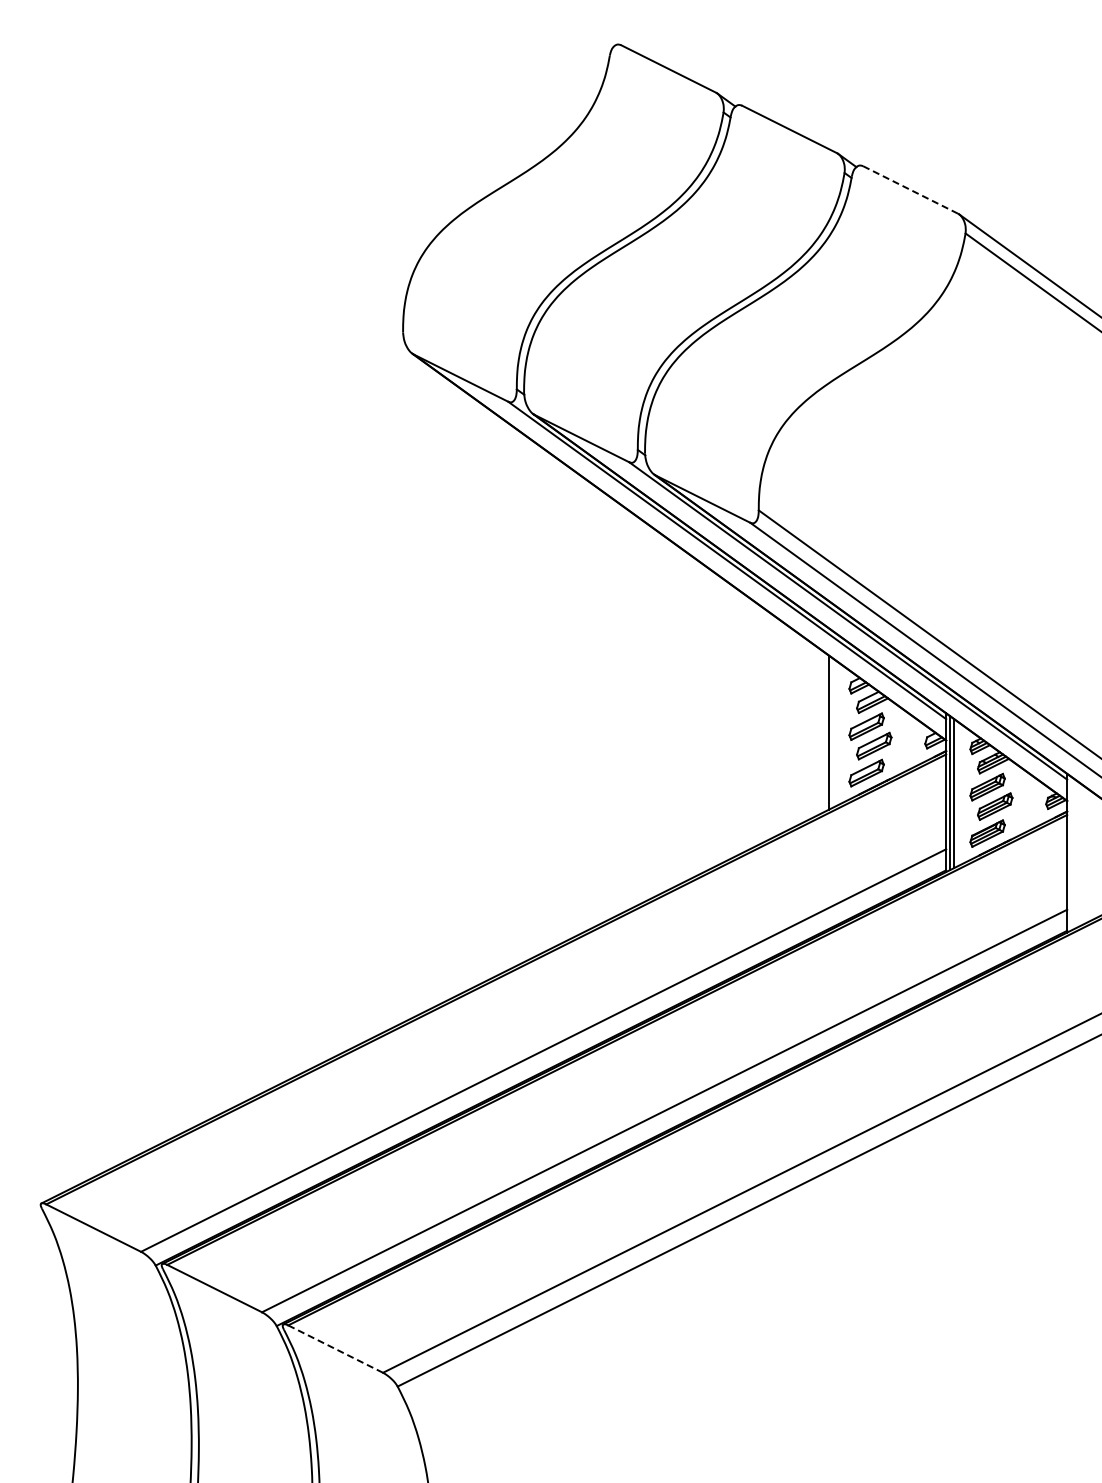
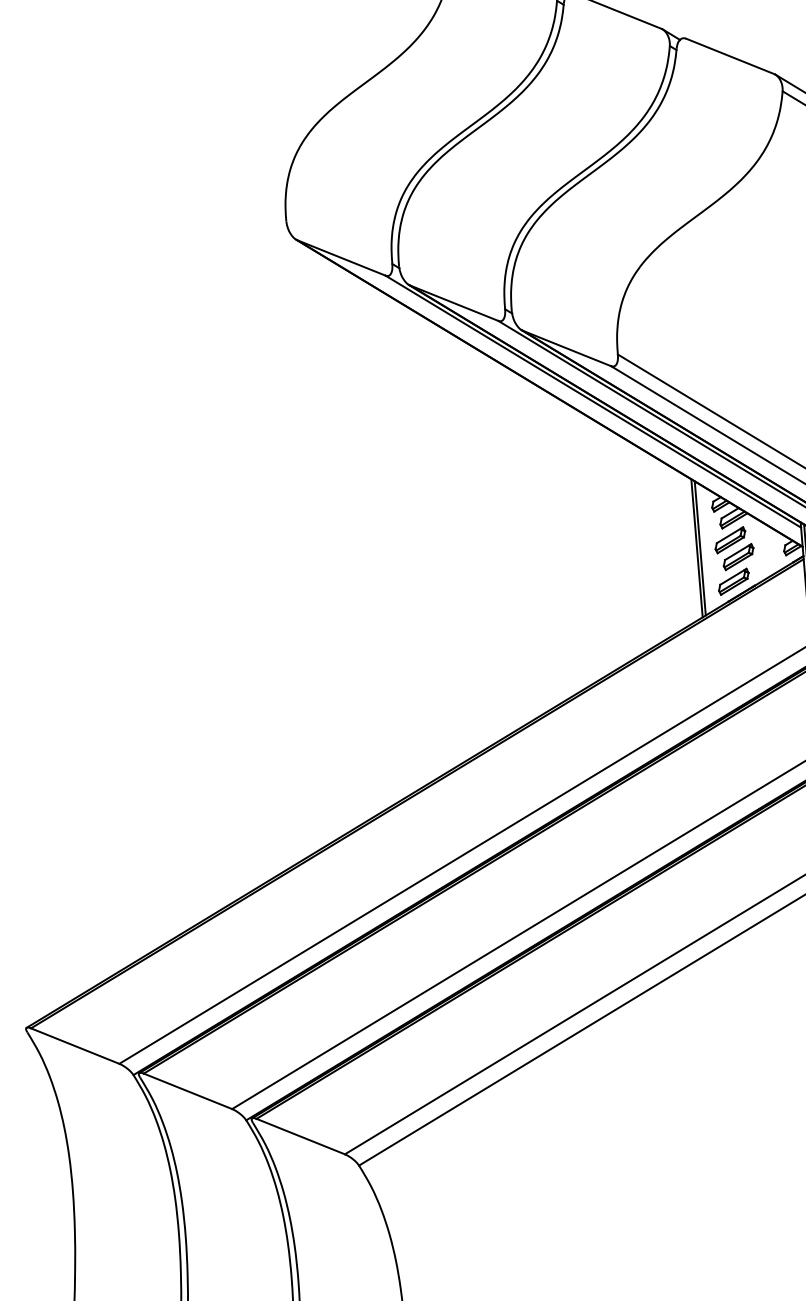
line: (910, 189) -> (730, 56), dashed -> solid
line: (832, 732) -> (700, 547), added
line: (335, 1349) -> (300, 1136), dashed -> solid

